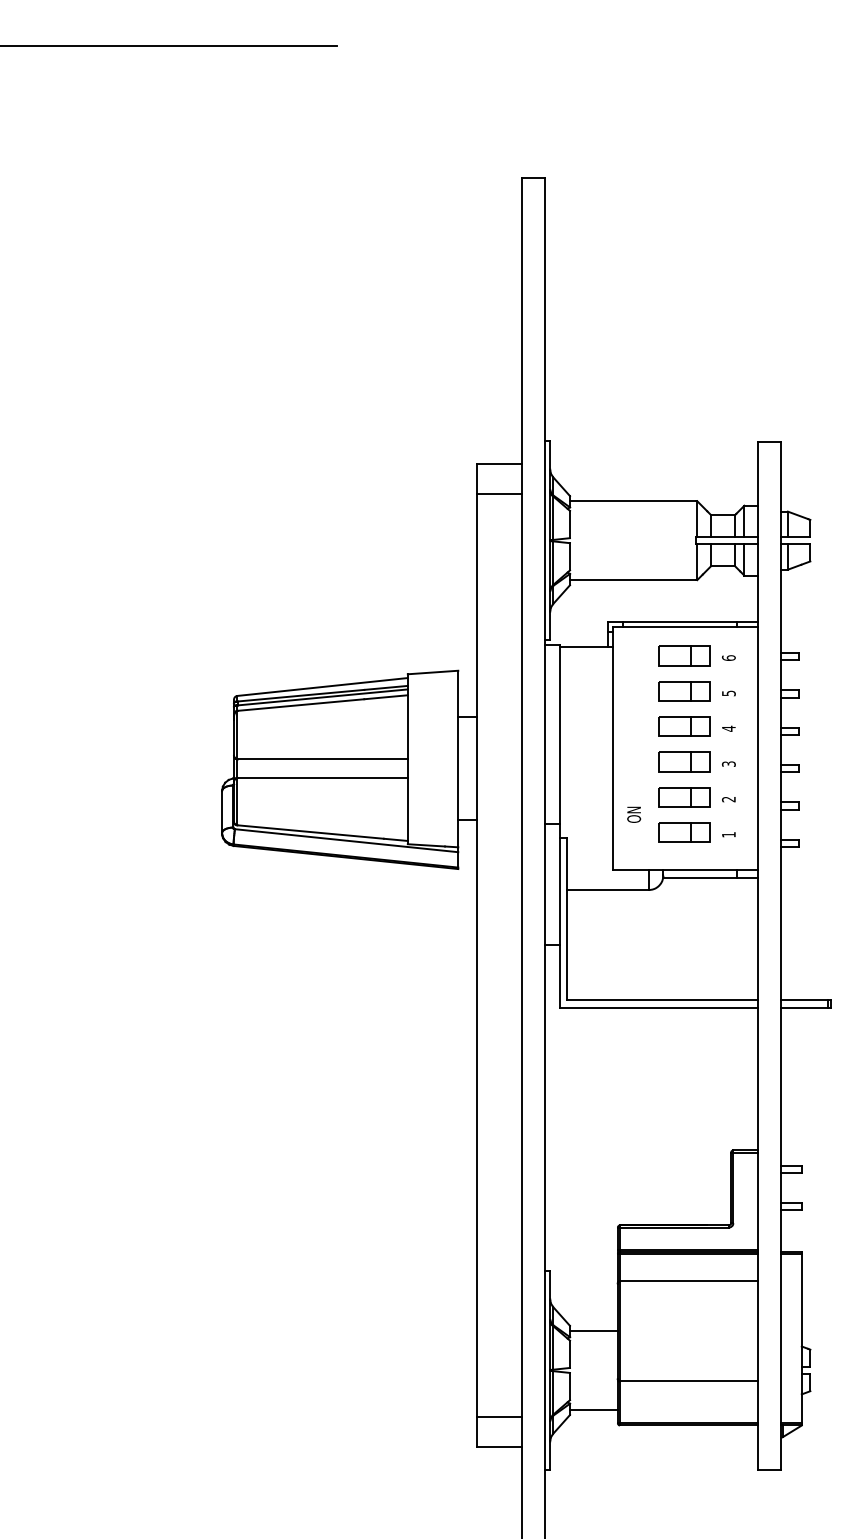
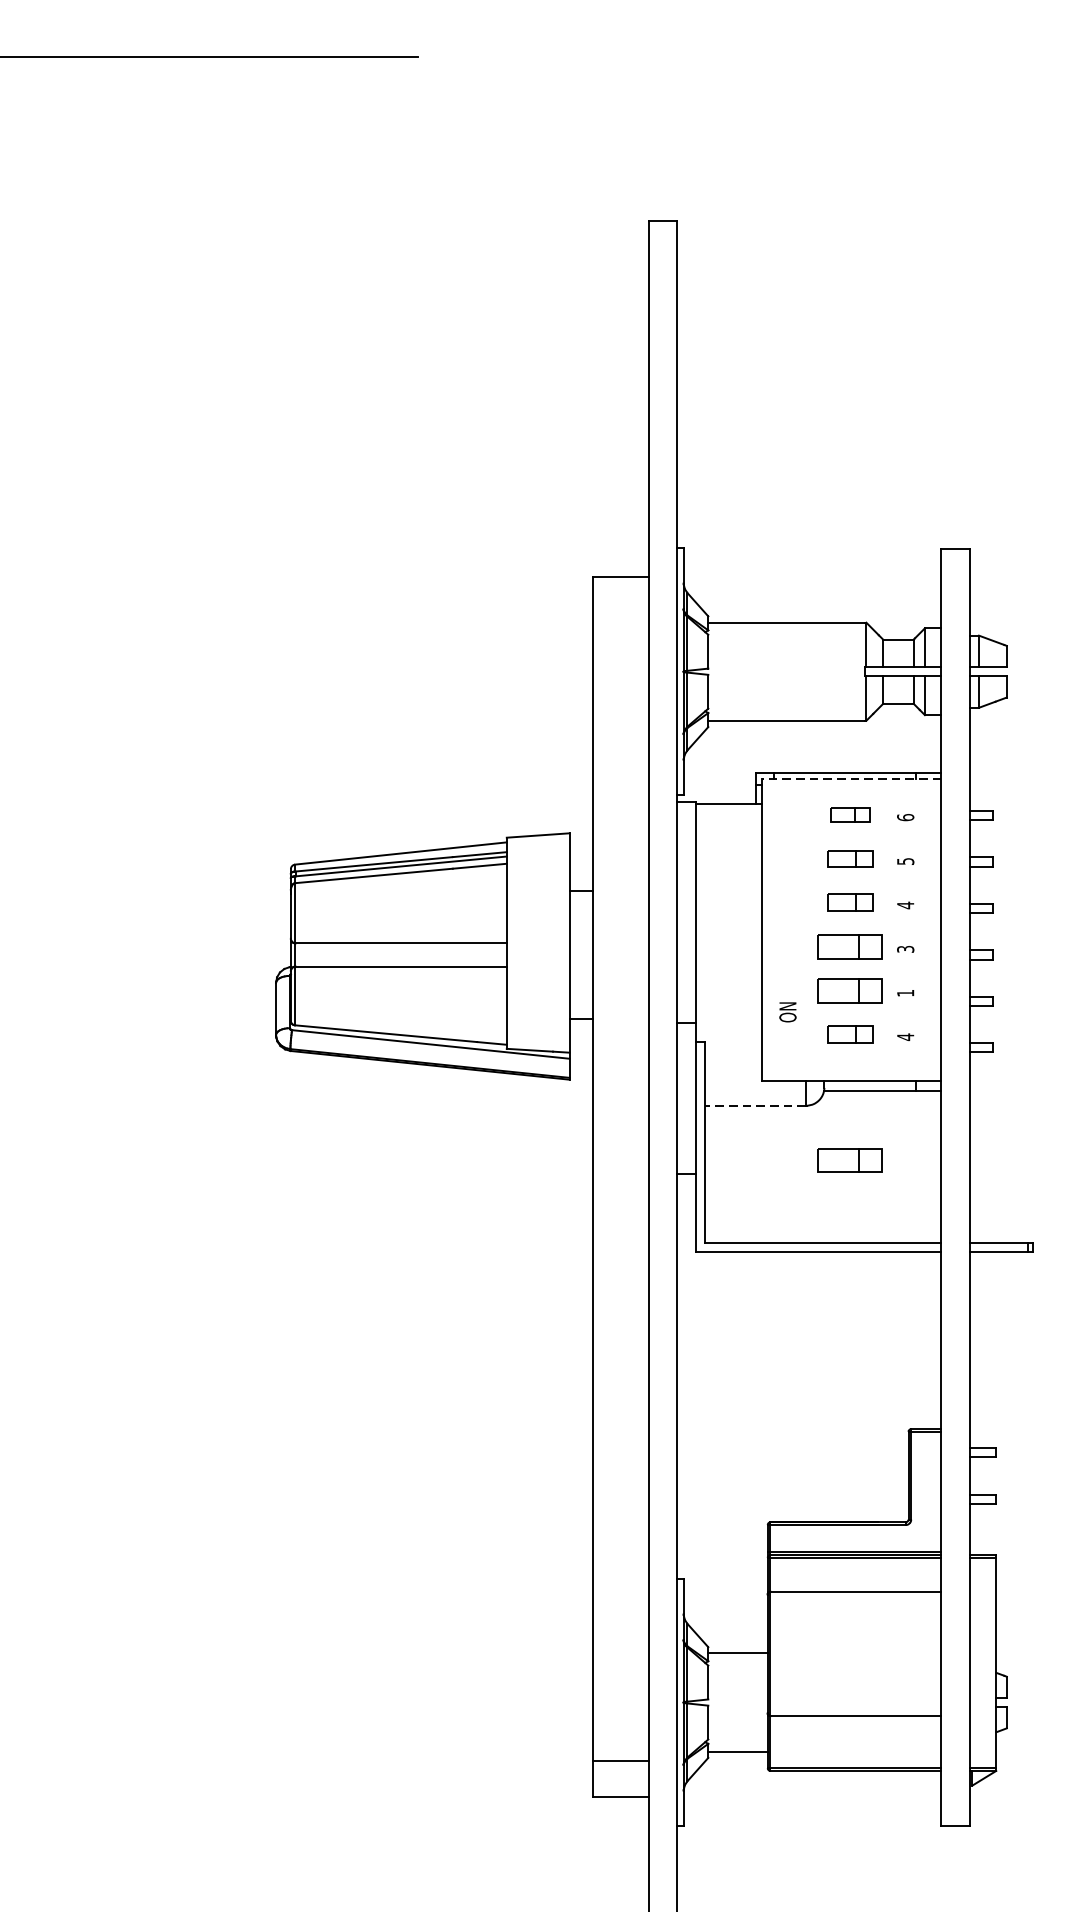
line: (499, 493) -> (620, 613), removed
line: (684, 627) -> (850, 779), solid -> dashed
part: (684, 655) -> (850, 814), size x0.6
part: (684, 691) -> (850, 859), size x0.7
part: (684, 726) -> (850, 902), size x0.7
text: (728, 799) -> (905, 993), 2 -> 1
part: (684, 832) -> (850, 1034), size x0.7
text: (728, 834) -> (905, 1036), 1 -> 4
line: (607, 890) -> (754, 1106), solid -> dashed
part: (684, 933) -> (850, 1159), added

